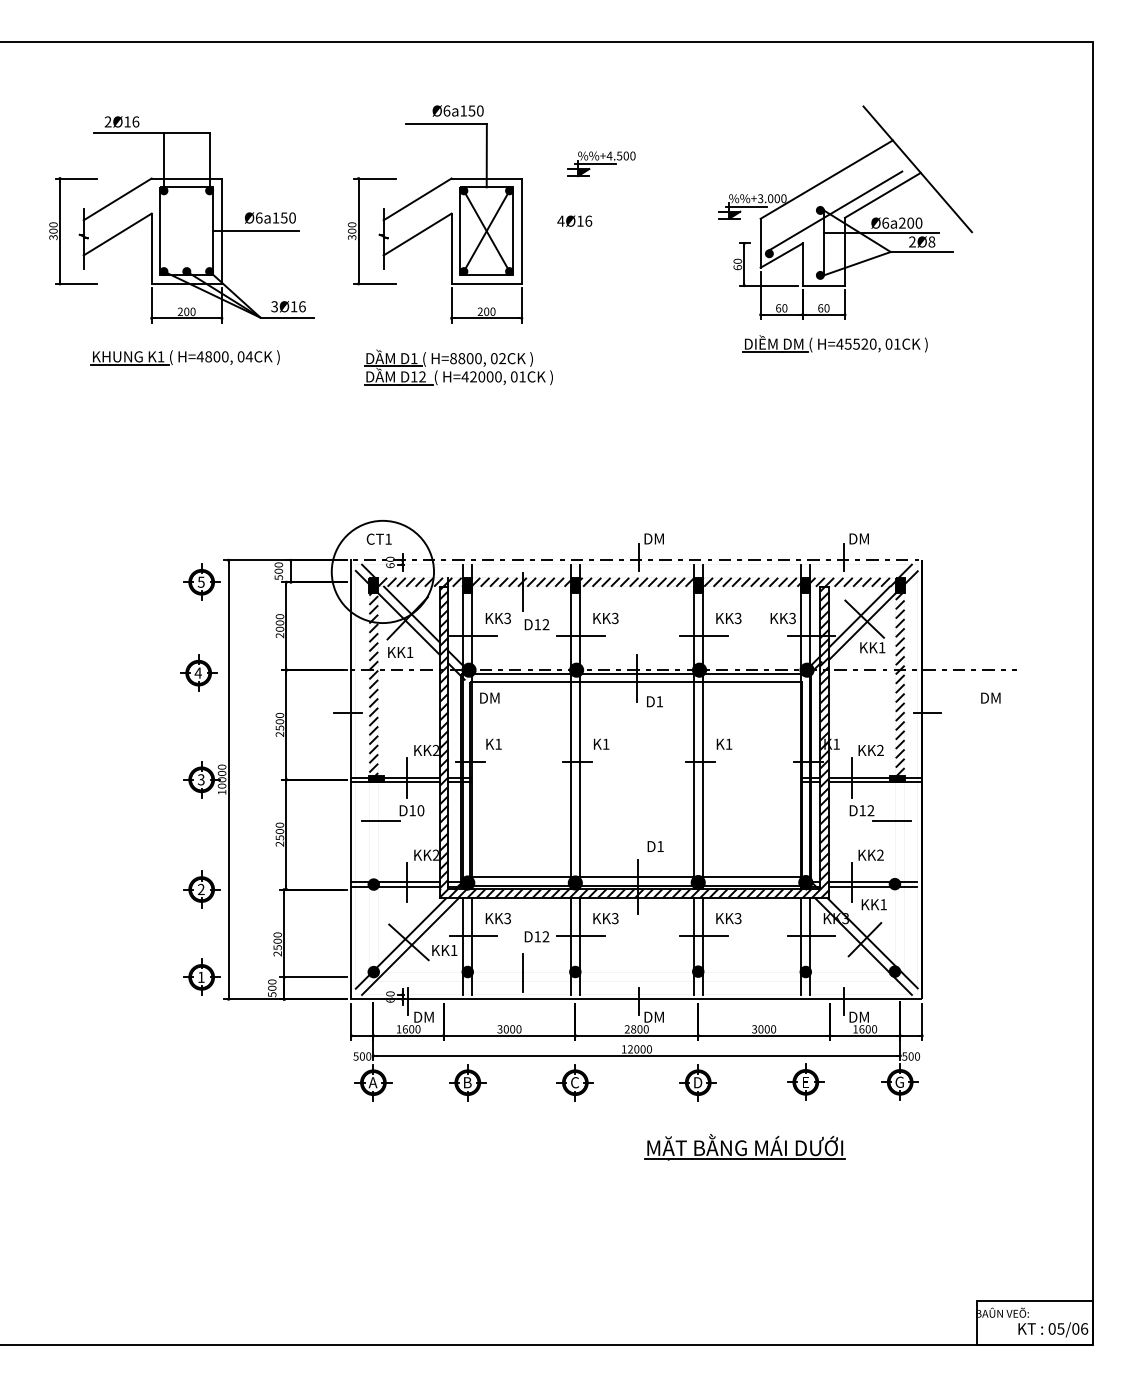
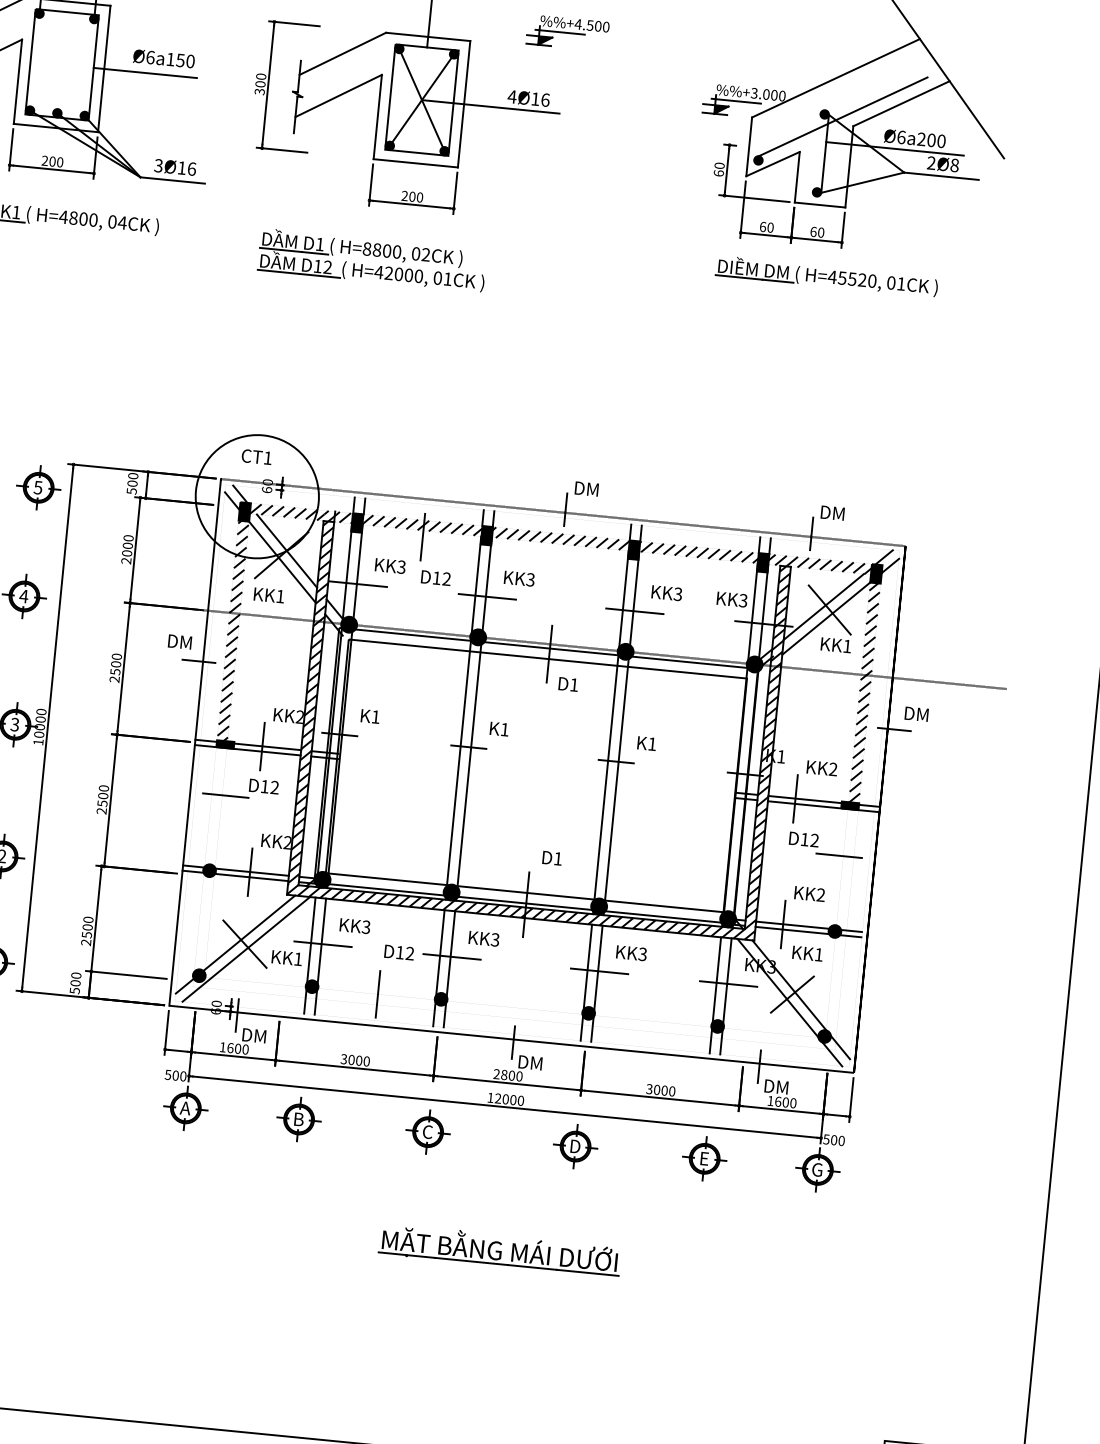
line: (543, 231) -> (490, 107), added
text: (489, 697) -> (179, 641), moved
text: (990, 697) -> (916, 713), moved
text: (420, 810) -> (274, 787), D10 -> D12
part: (744, 1147) -> (499, 1250), moved

